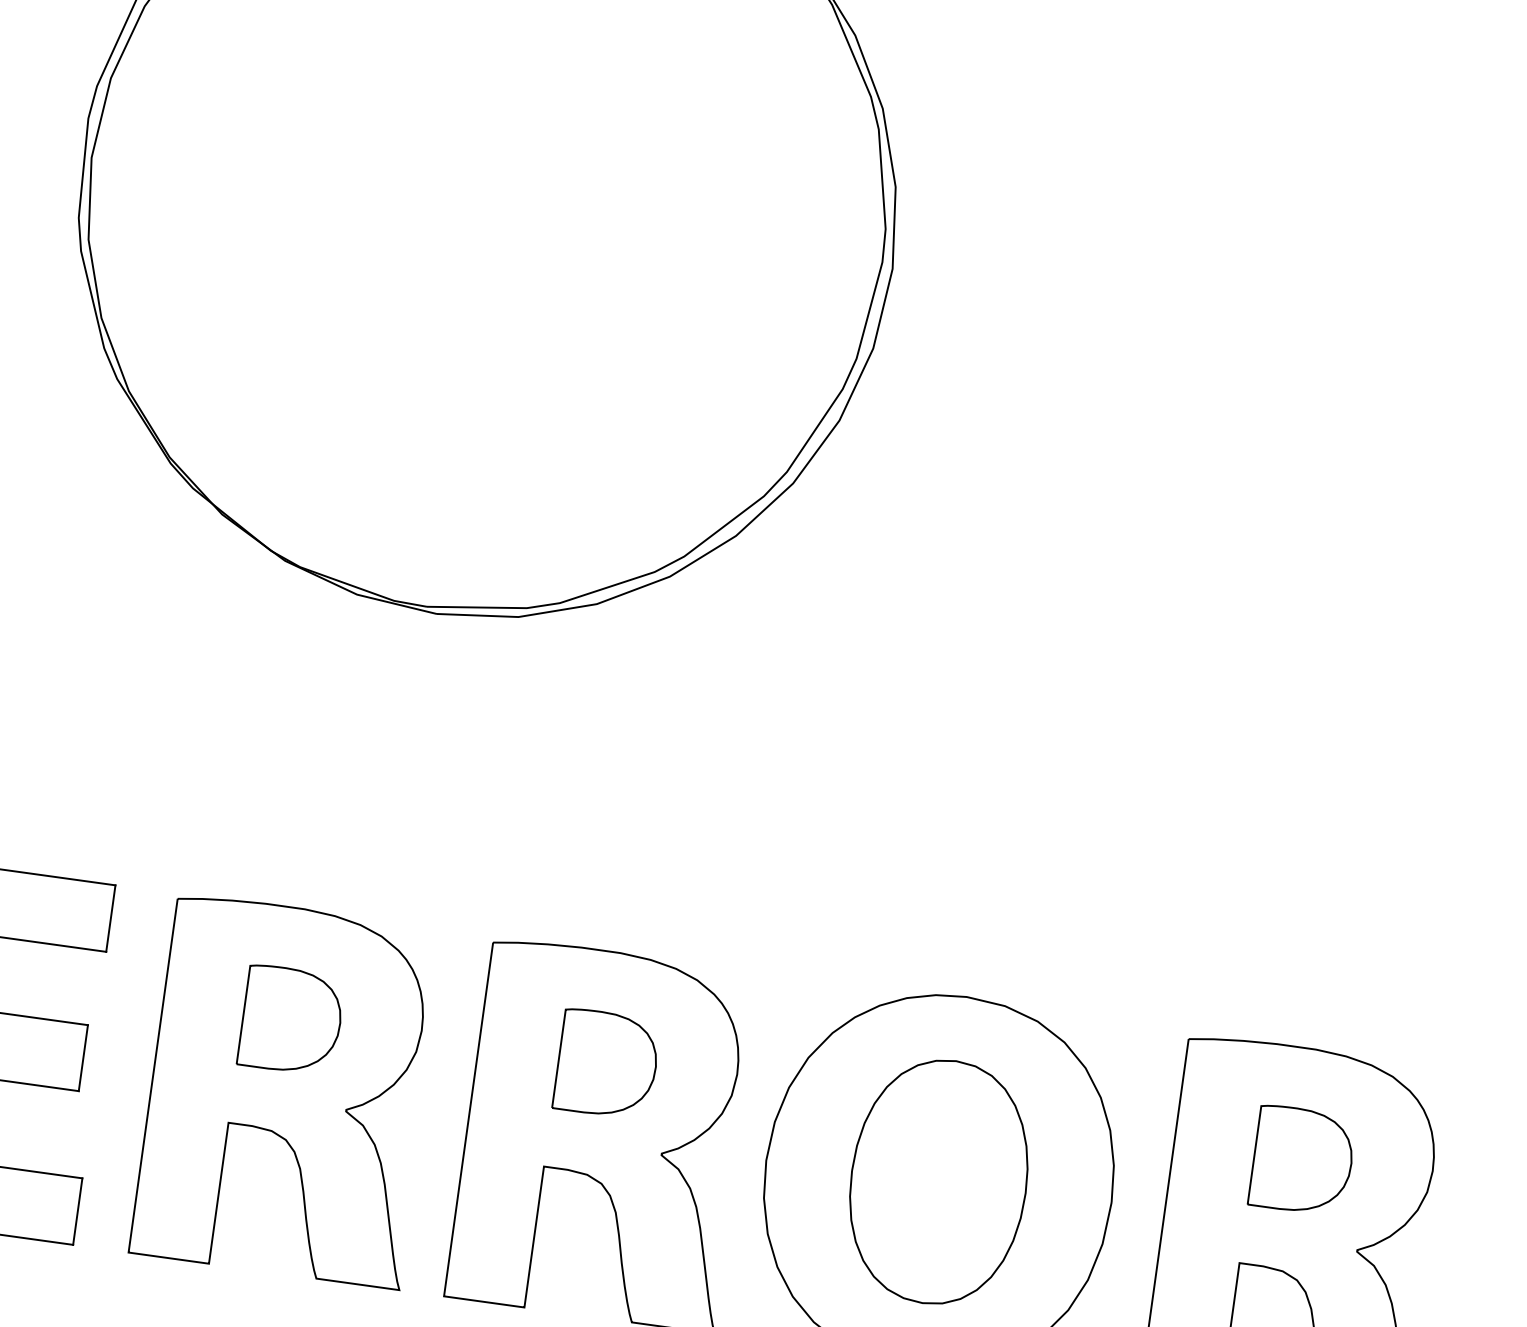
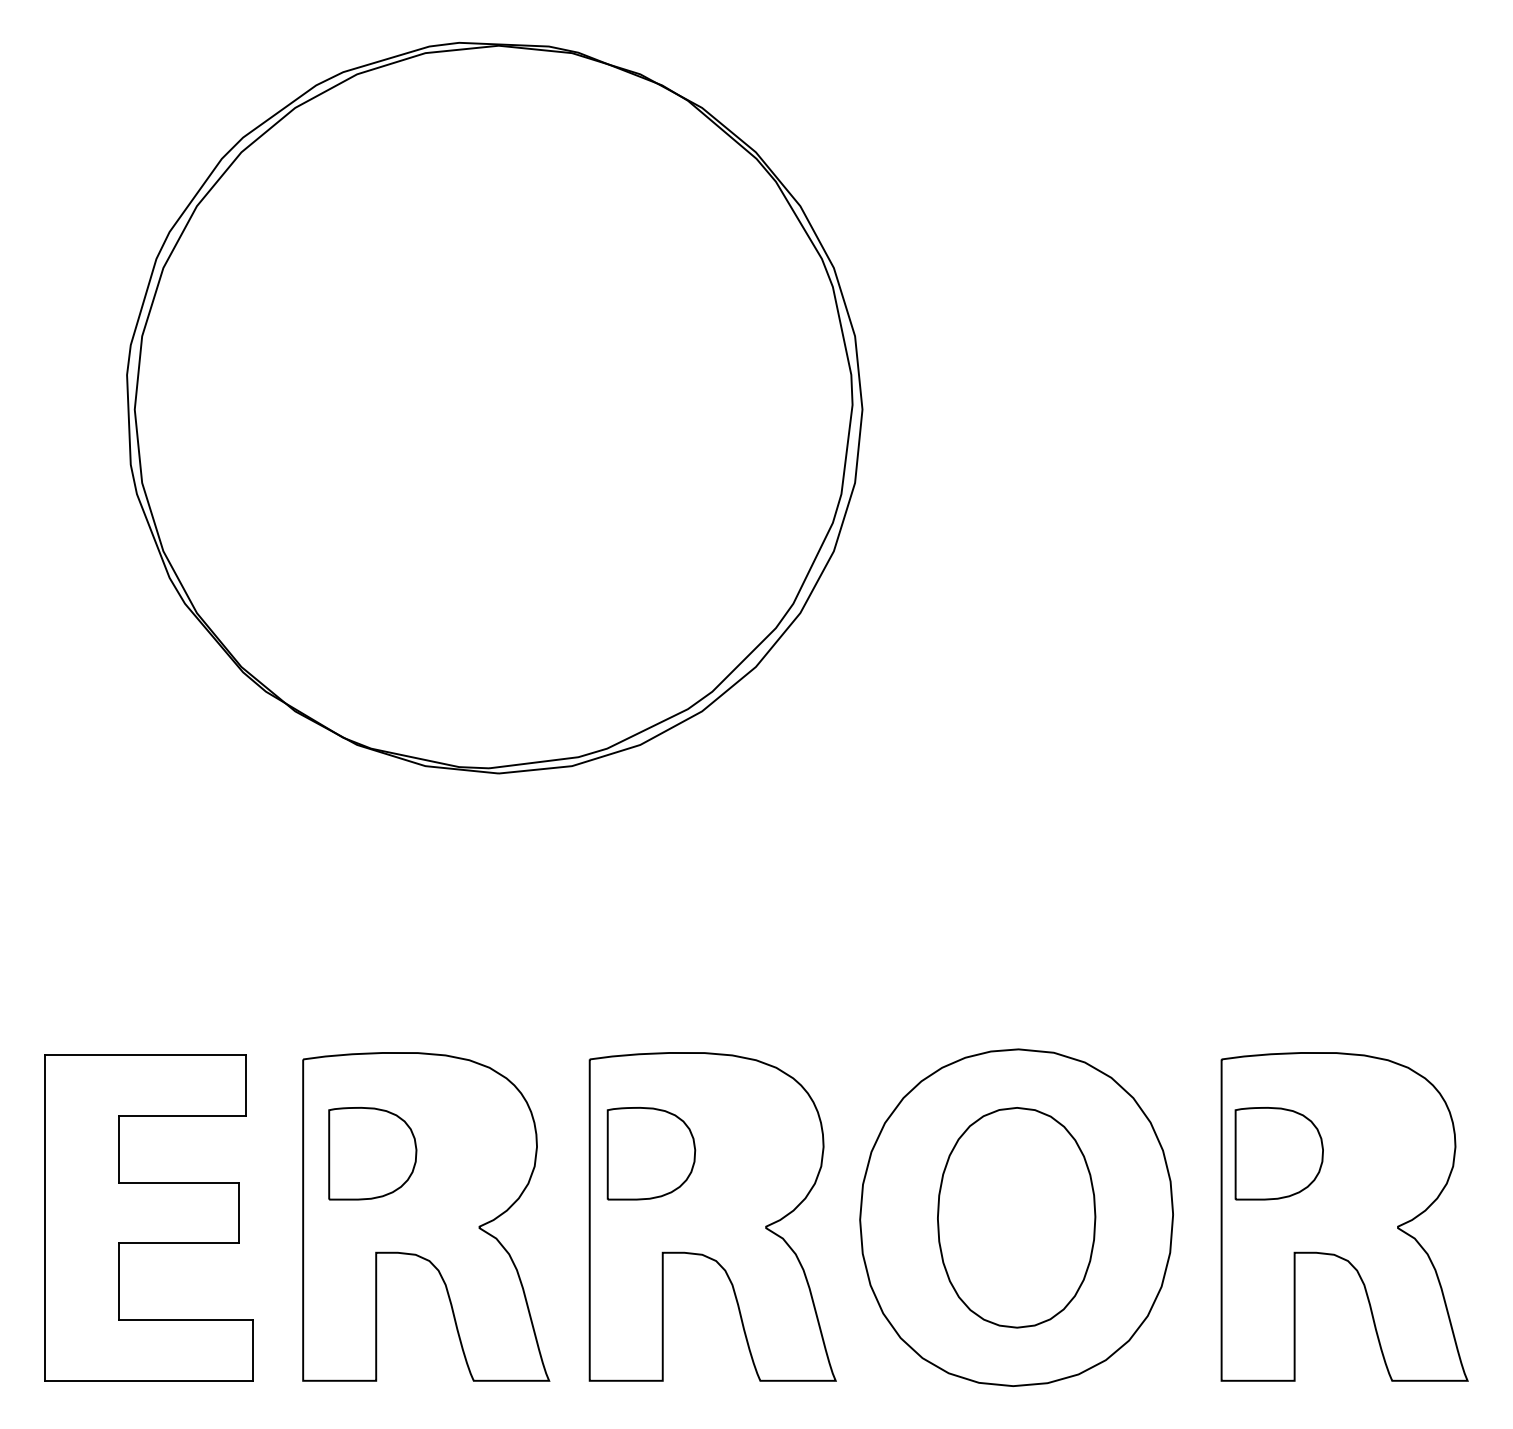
part: (291, 1020) -> (372, 1153), moved
part: (607, 1063) -> (651, 1153), moved
part: (1301, 1160) -> (1278, 1153), moved

